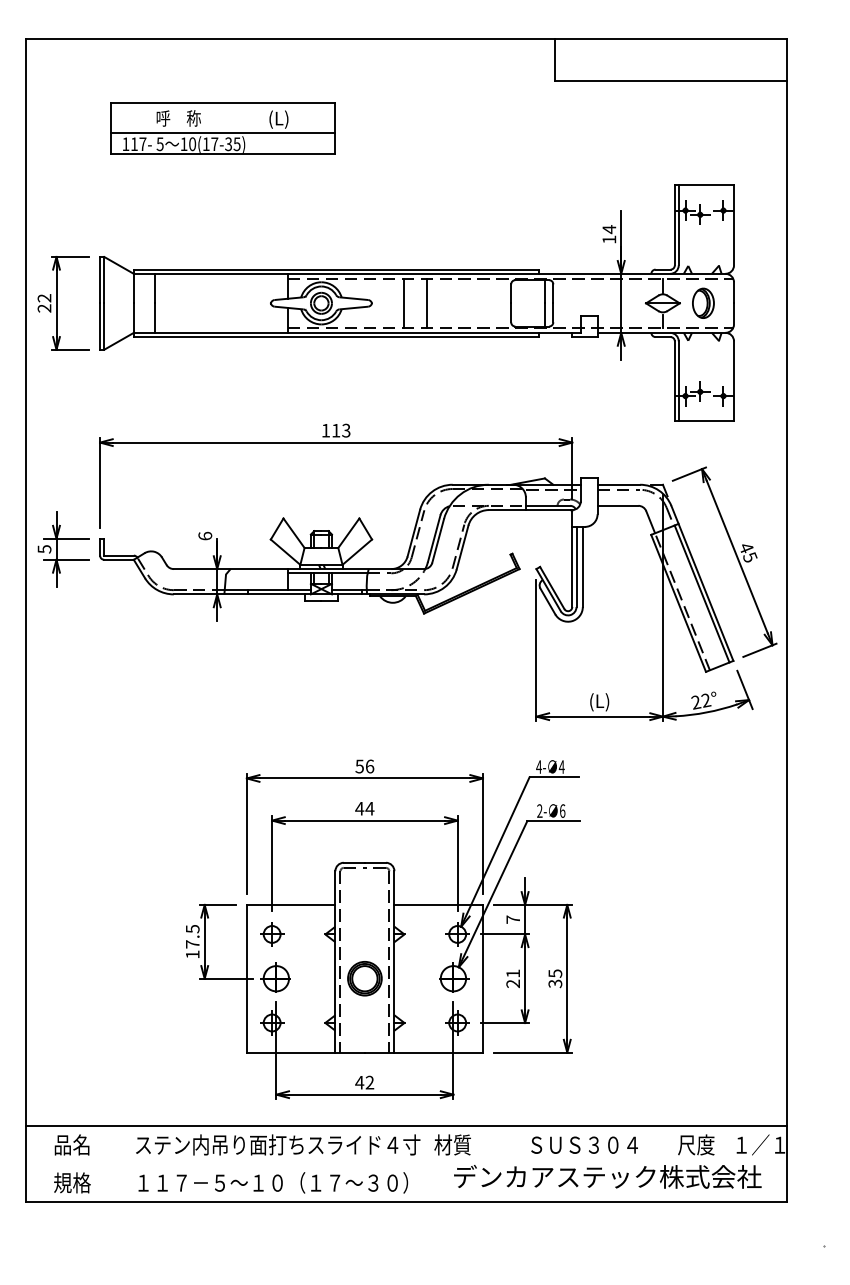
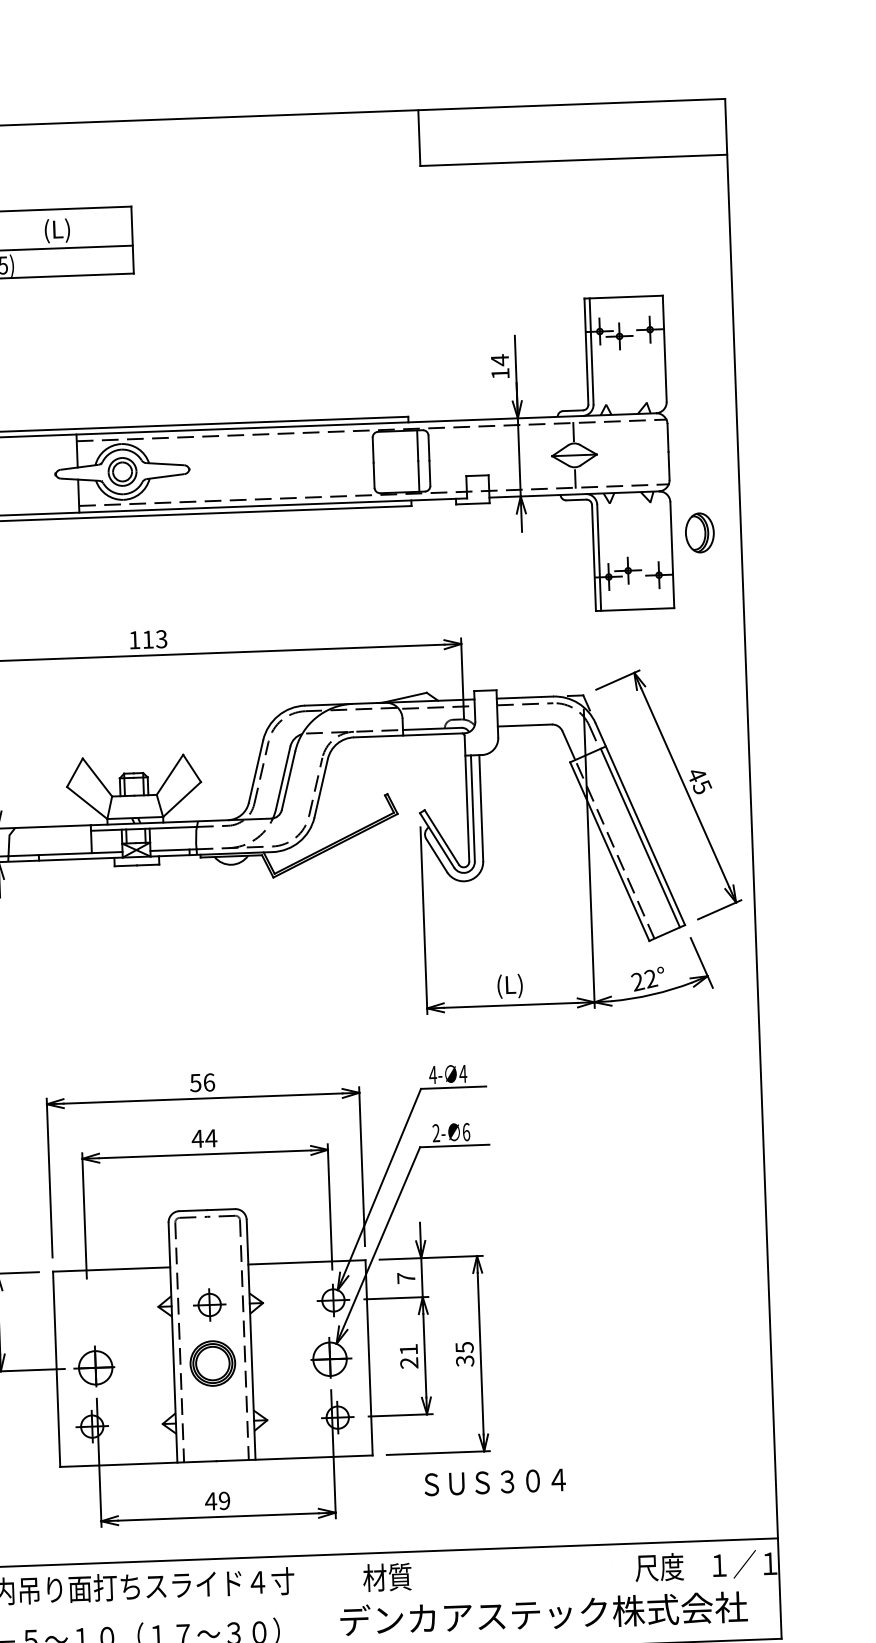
line: (404, 302) -> (232, 466), removed
line: (426, 302) -> (261, 465), removed
part: (703, 302) -> (699, 531), moved
part: (272, 934) -> (210, 1305), moved
text: (369, 1082) -> (223, 1500), 42 -> 49
text: (452, 1144) -> (387, 1576), moved
text: (584, 1144) -> (494, 1481), moved

